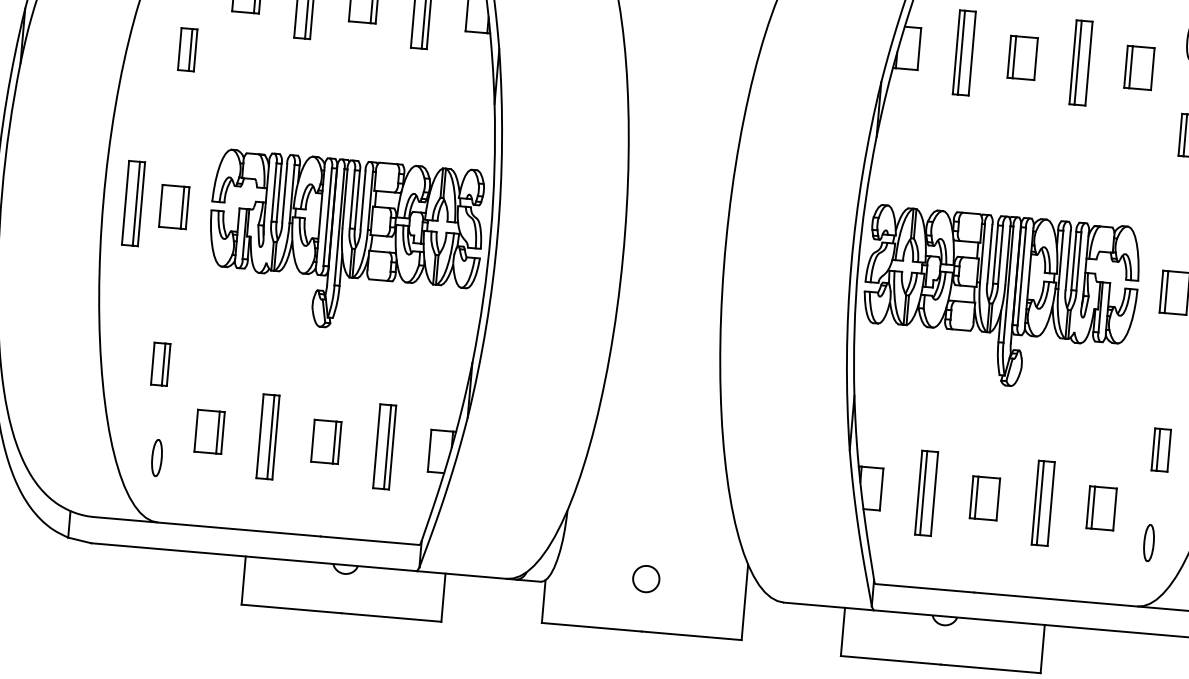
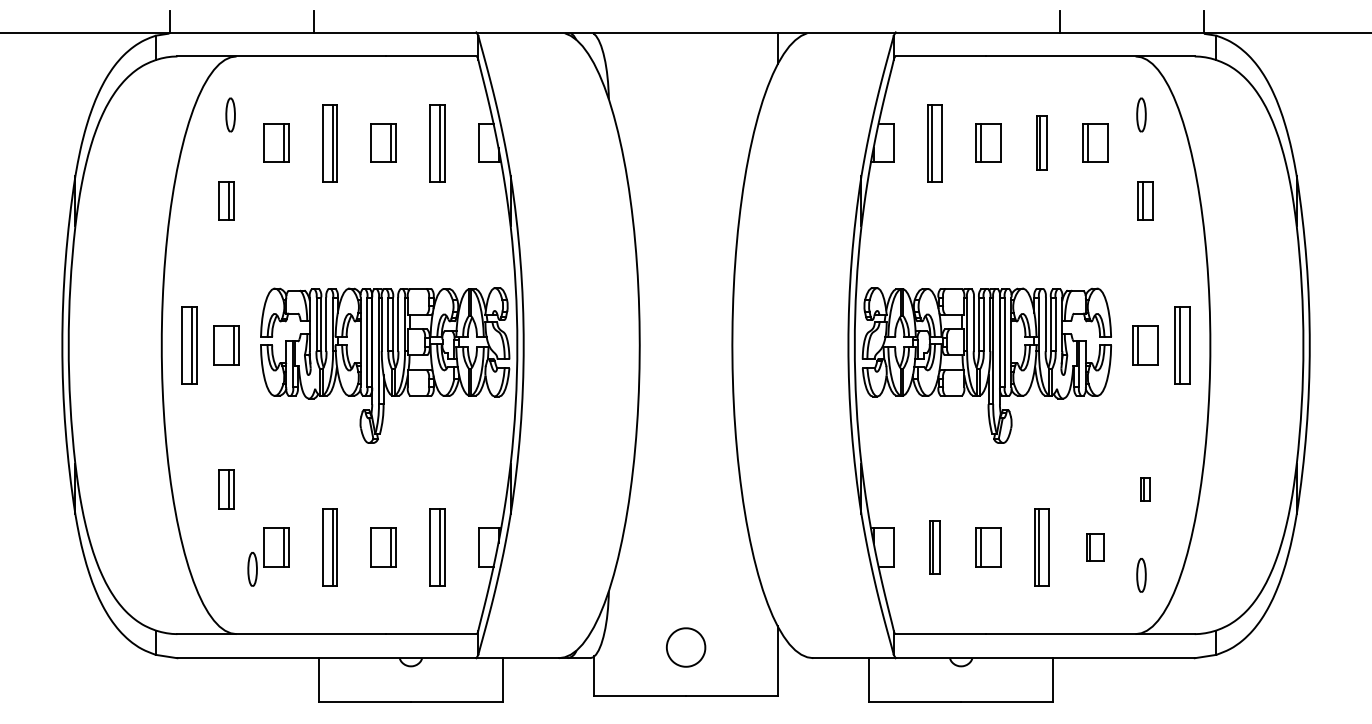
part: (1080, 63) -> (1041, 143), size x0.7
part: (1161, 449) -> (1145, 489), size x0.6
part: (156, 458) -> (252, 569), moved
part: (926, 493) -> (934, 547), size x0.7
part: (1101, 508) -> (1095, 547), size x0.7
part: (645, 579) -> (685, 647), size x1.6

